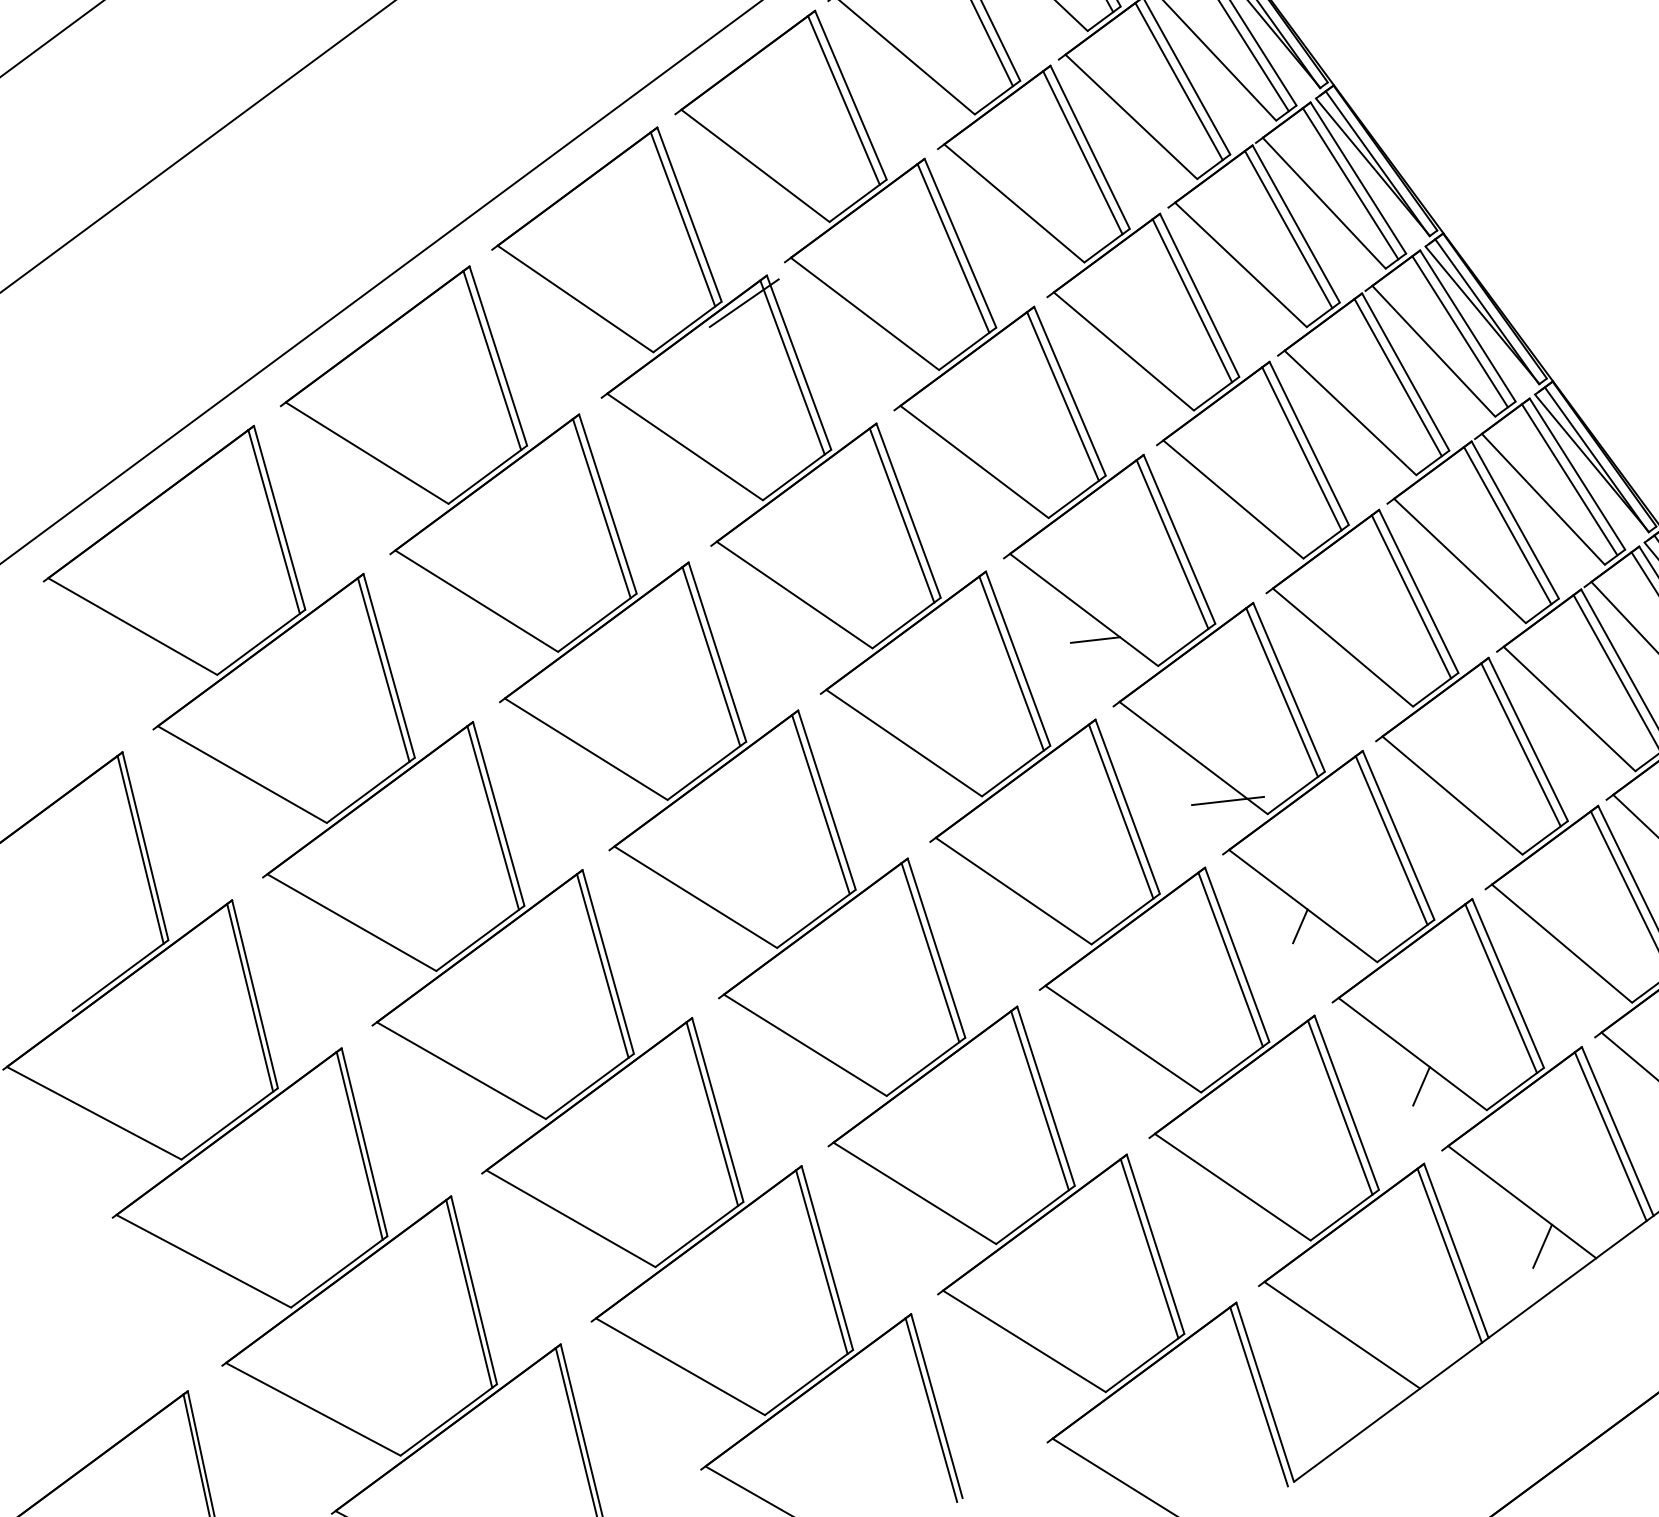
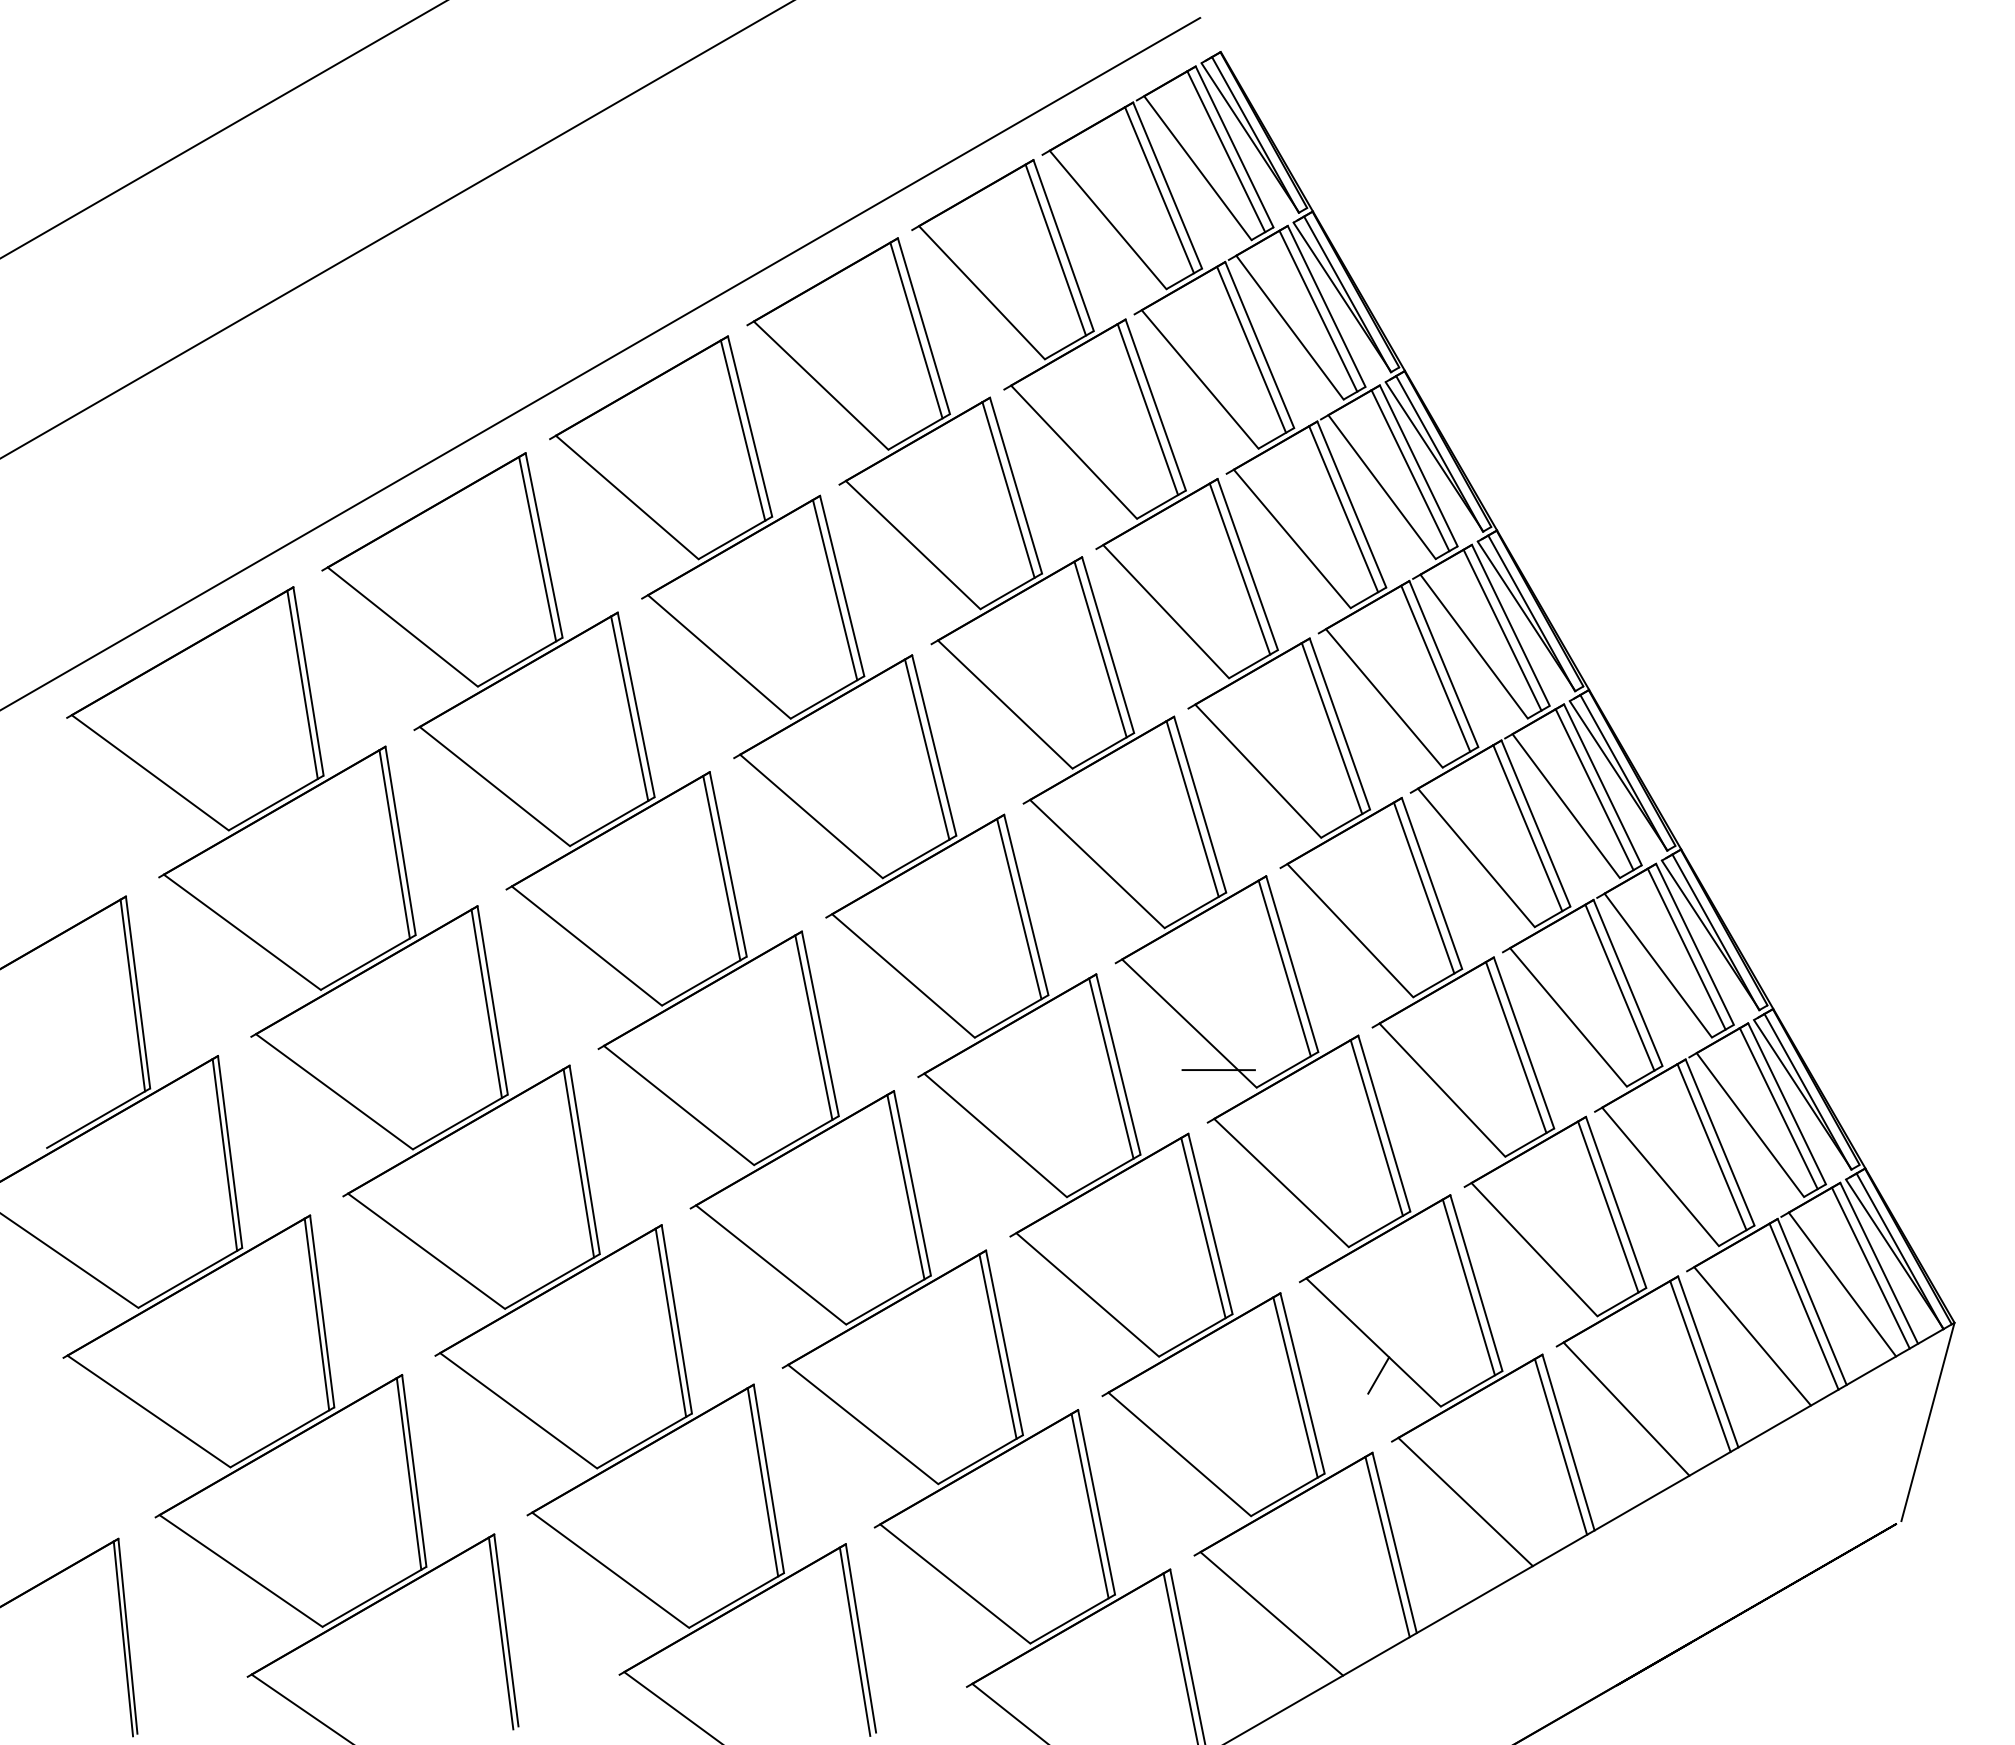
line: (744, 302) -> (794, 520), removed
line: (1095, 640) -> (1105, 895), removed
line: (1300, 926) -> (1276, 1202), removed
line: (1542, 1245) -> (1480, 1547), removed

